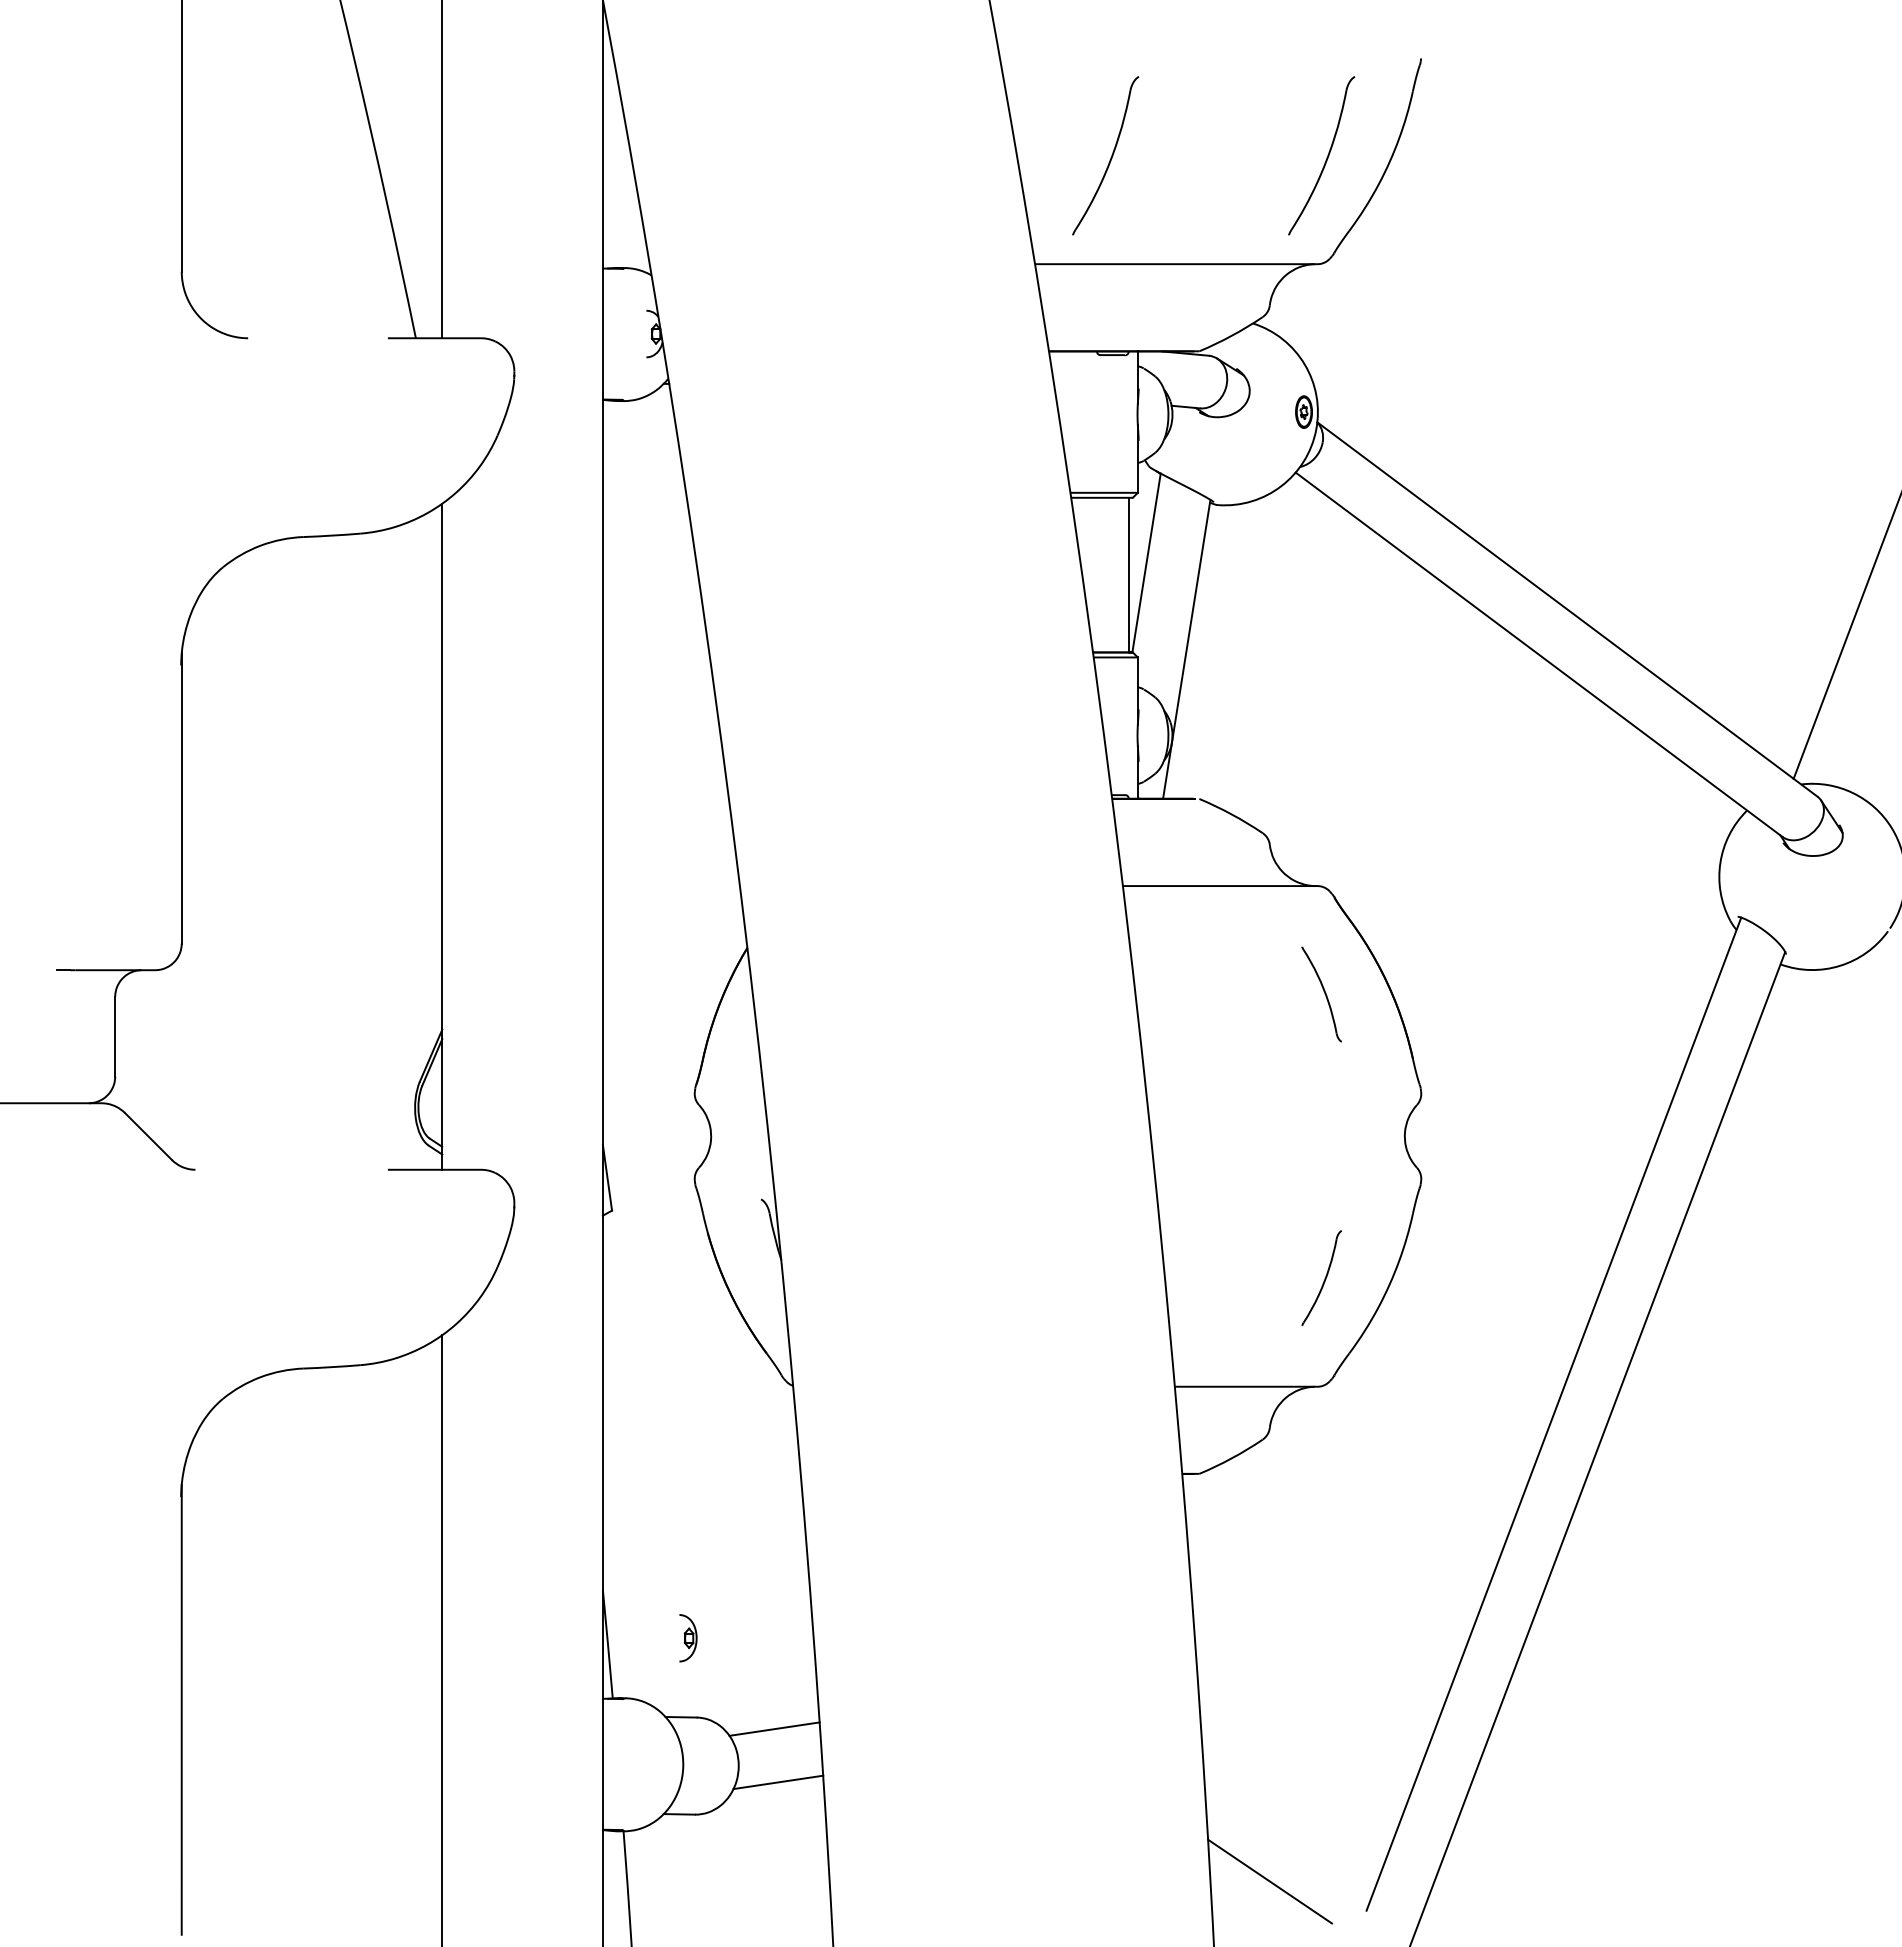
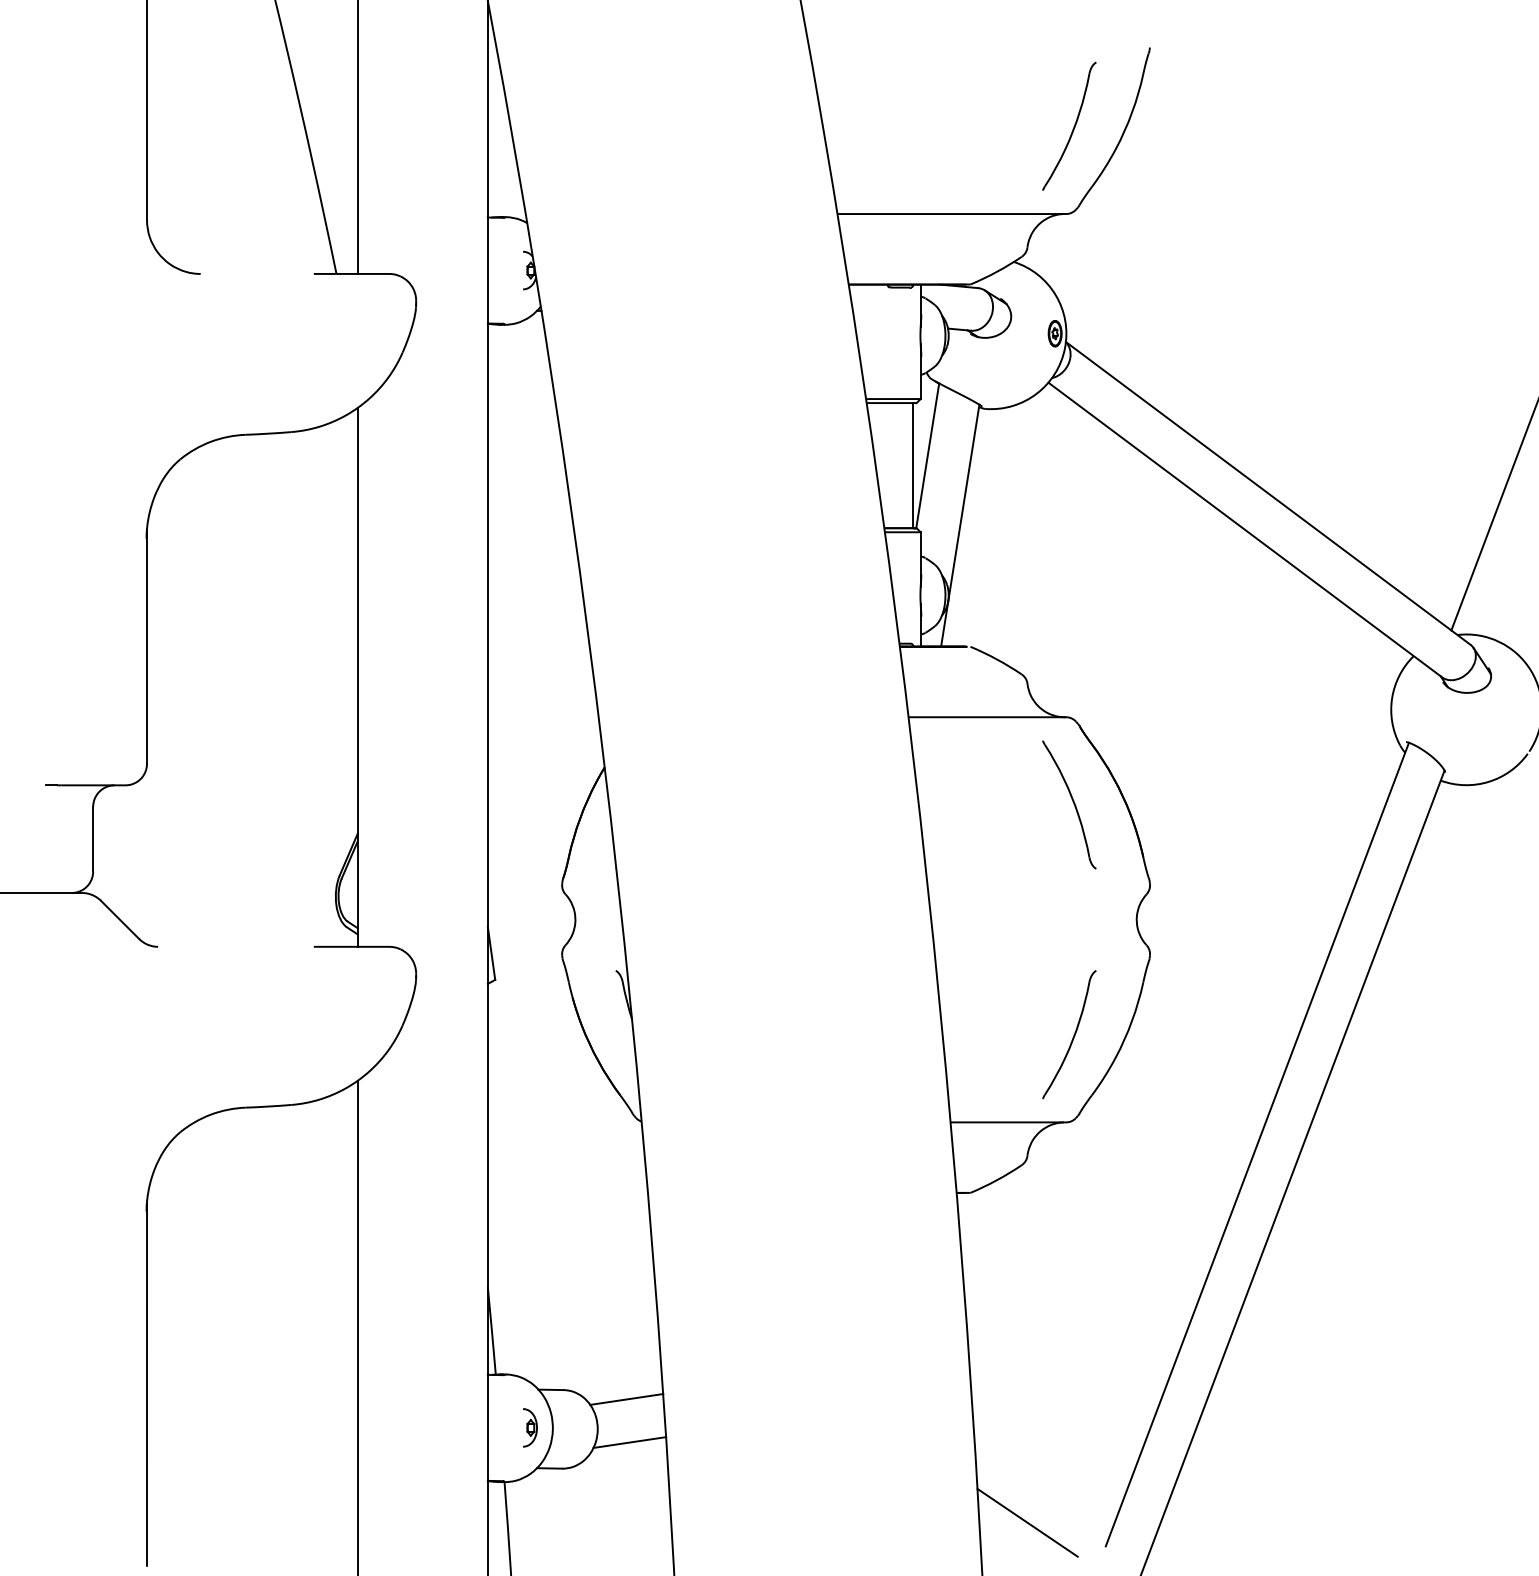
part: (1105, 155) -> (894, 126), removed
part: (1321, 994) -> (1069, 804), size x1.67
part: (1321, 1277) -> (1069, 1033), size x1.67
part: (688, 1638) -> (530, 1428), moved

